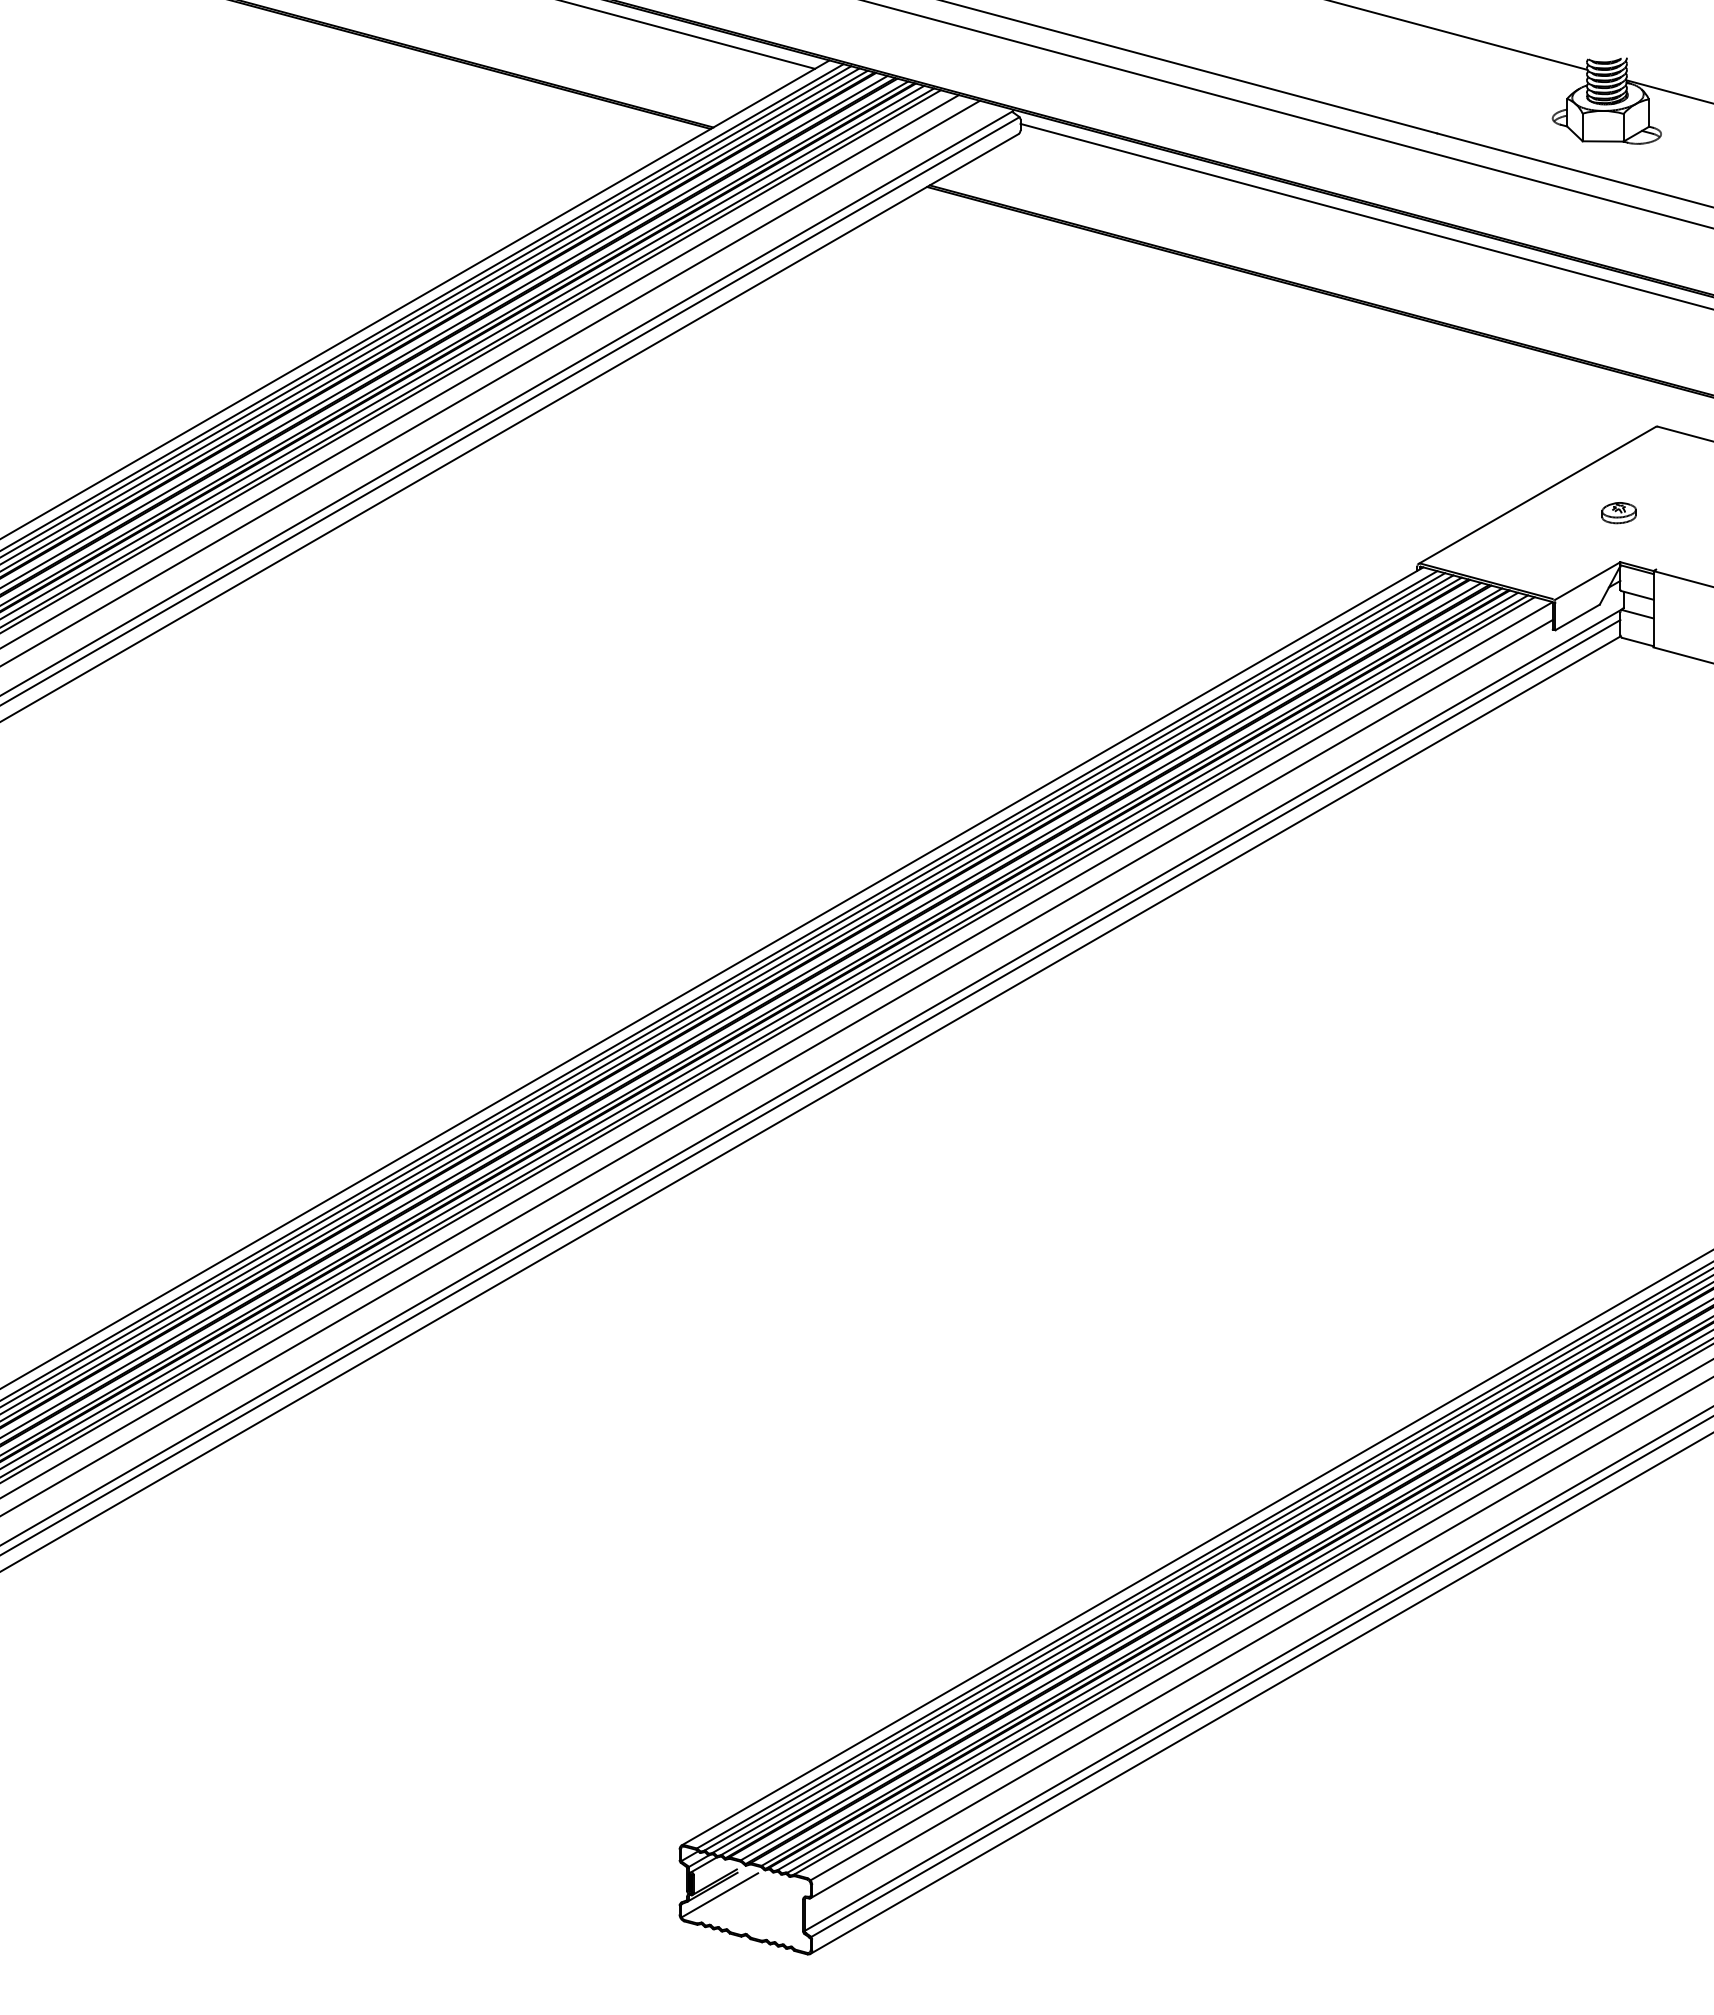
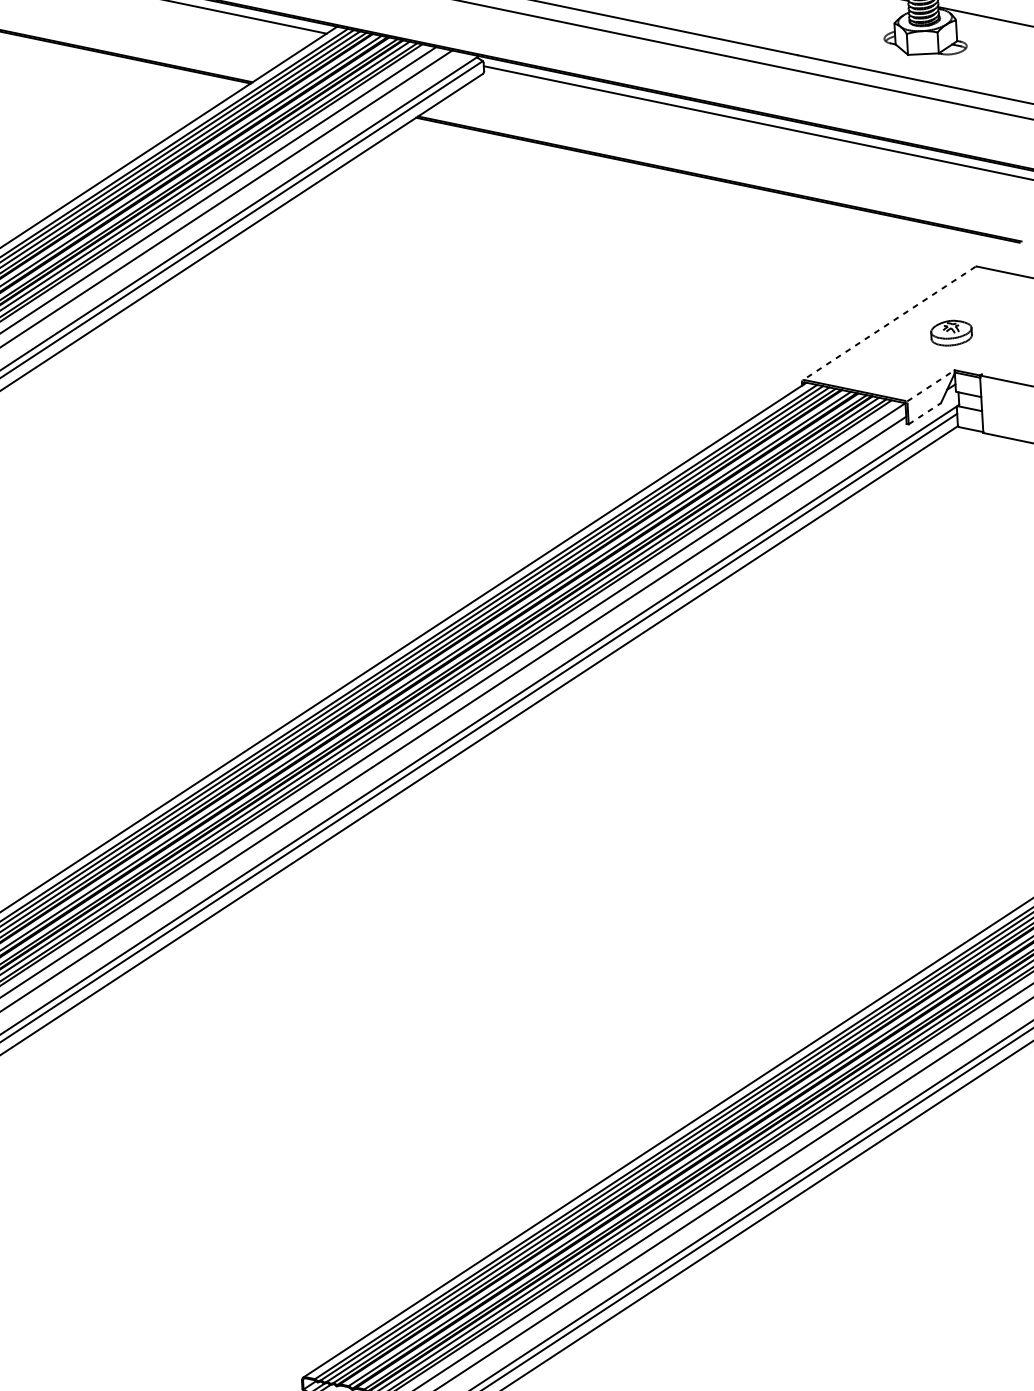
line: (1537, 495) -> (889, 323), solid -> dashed
part: (1618, 513) -> (951, 333), size x1.6
line: (1588, 580) -> (931, 385), solid -> dashed
line: (1577, 617) -> (924, 413), solid -> dashed

